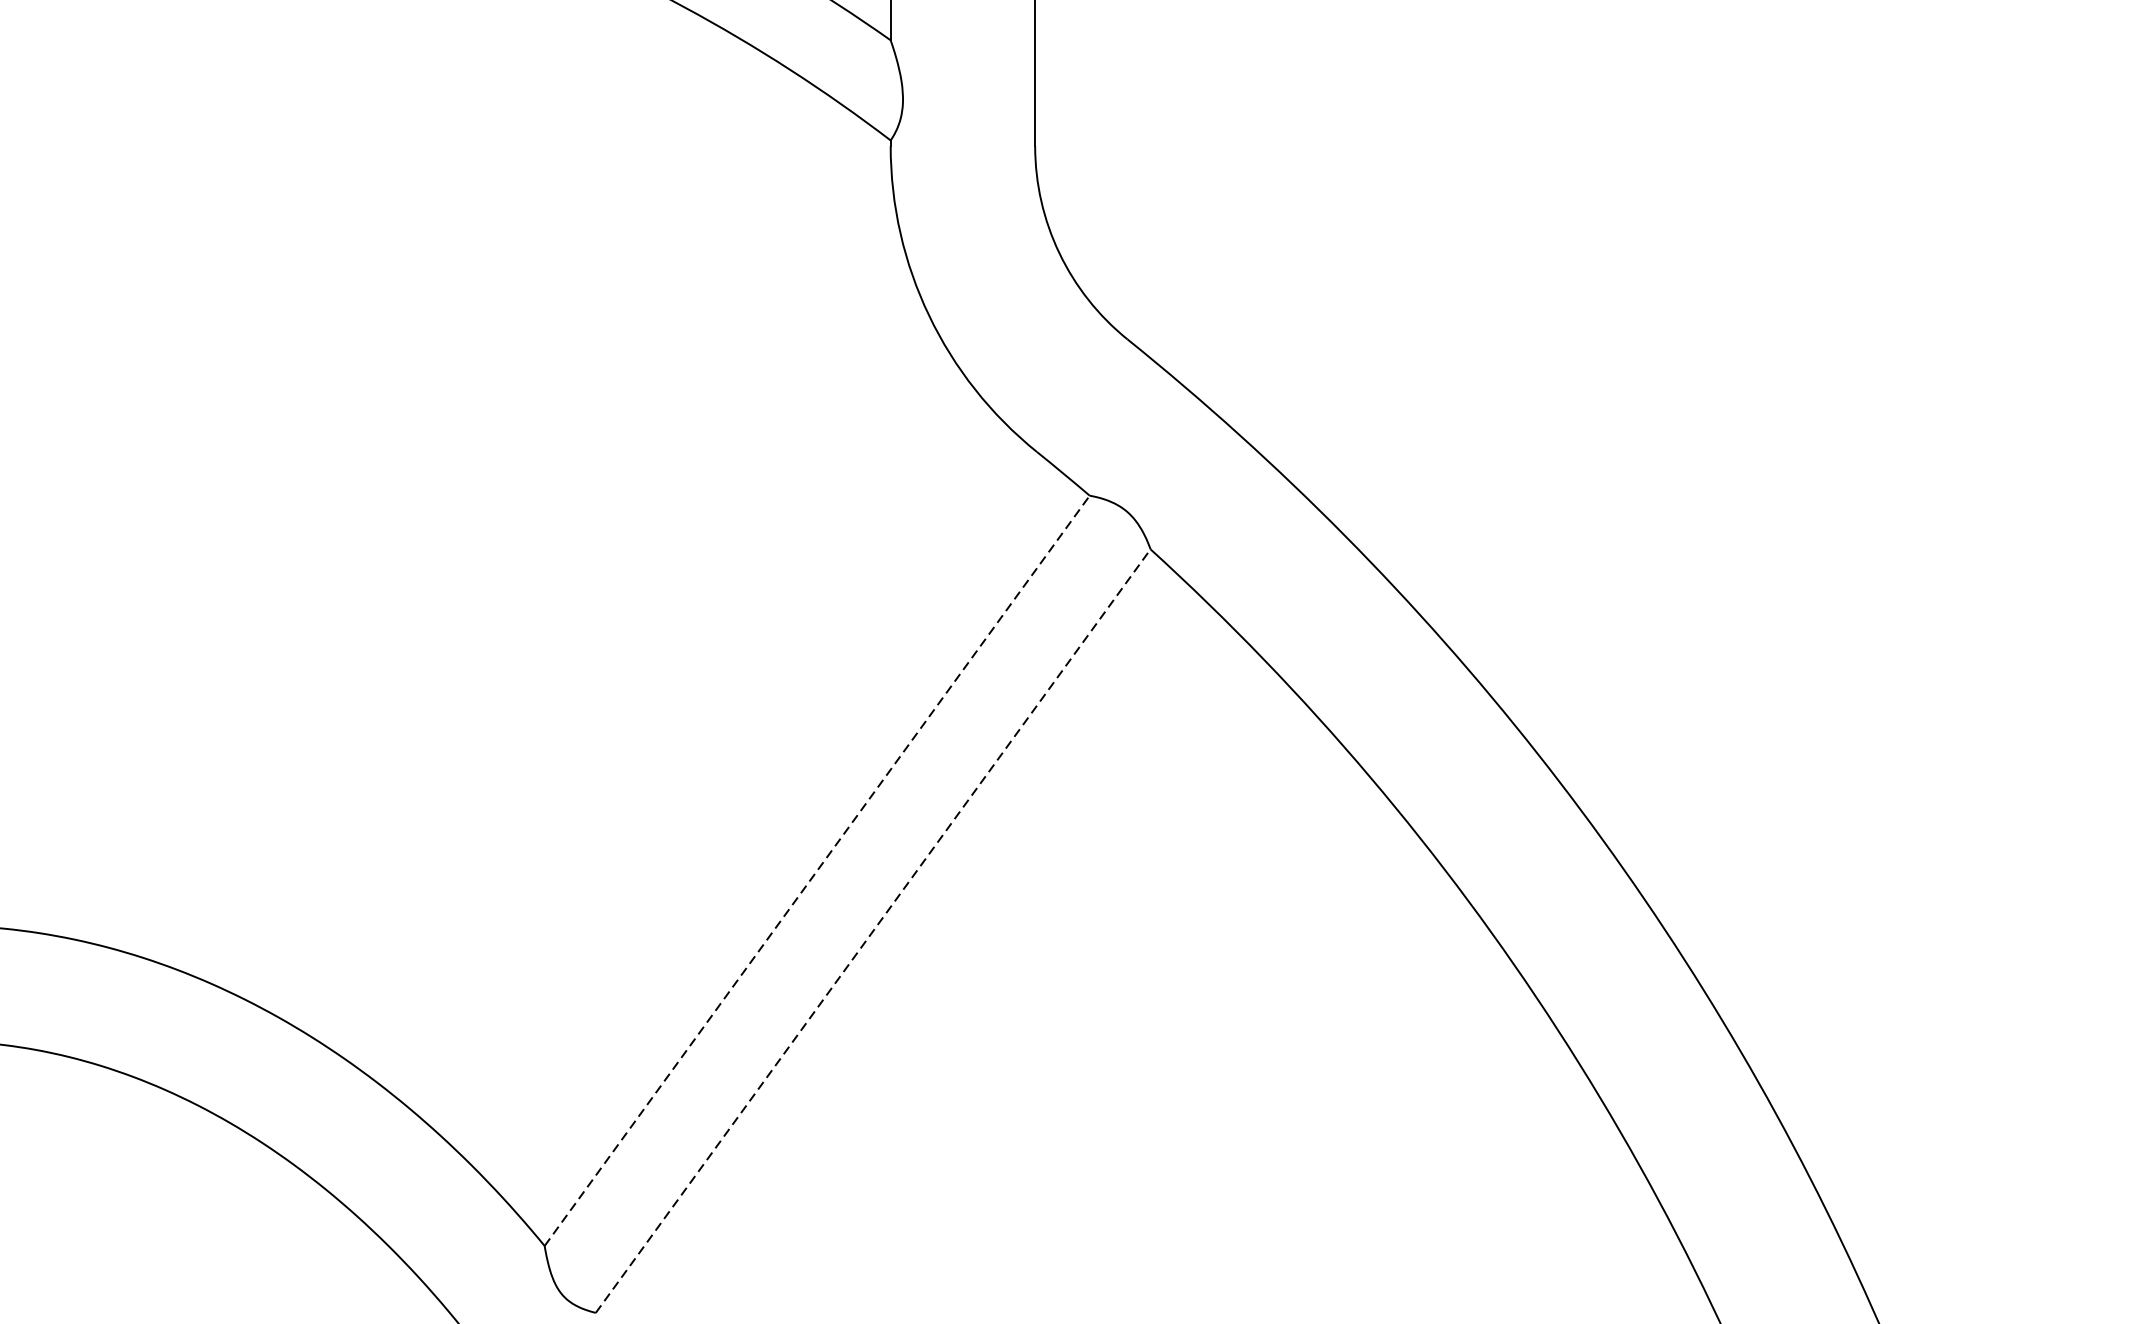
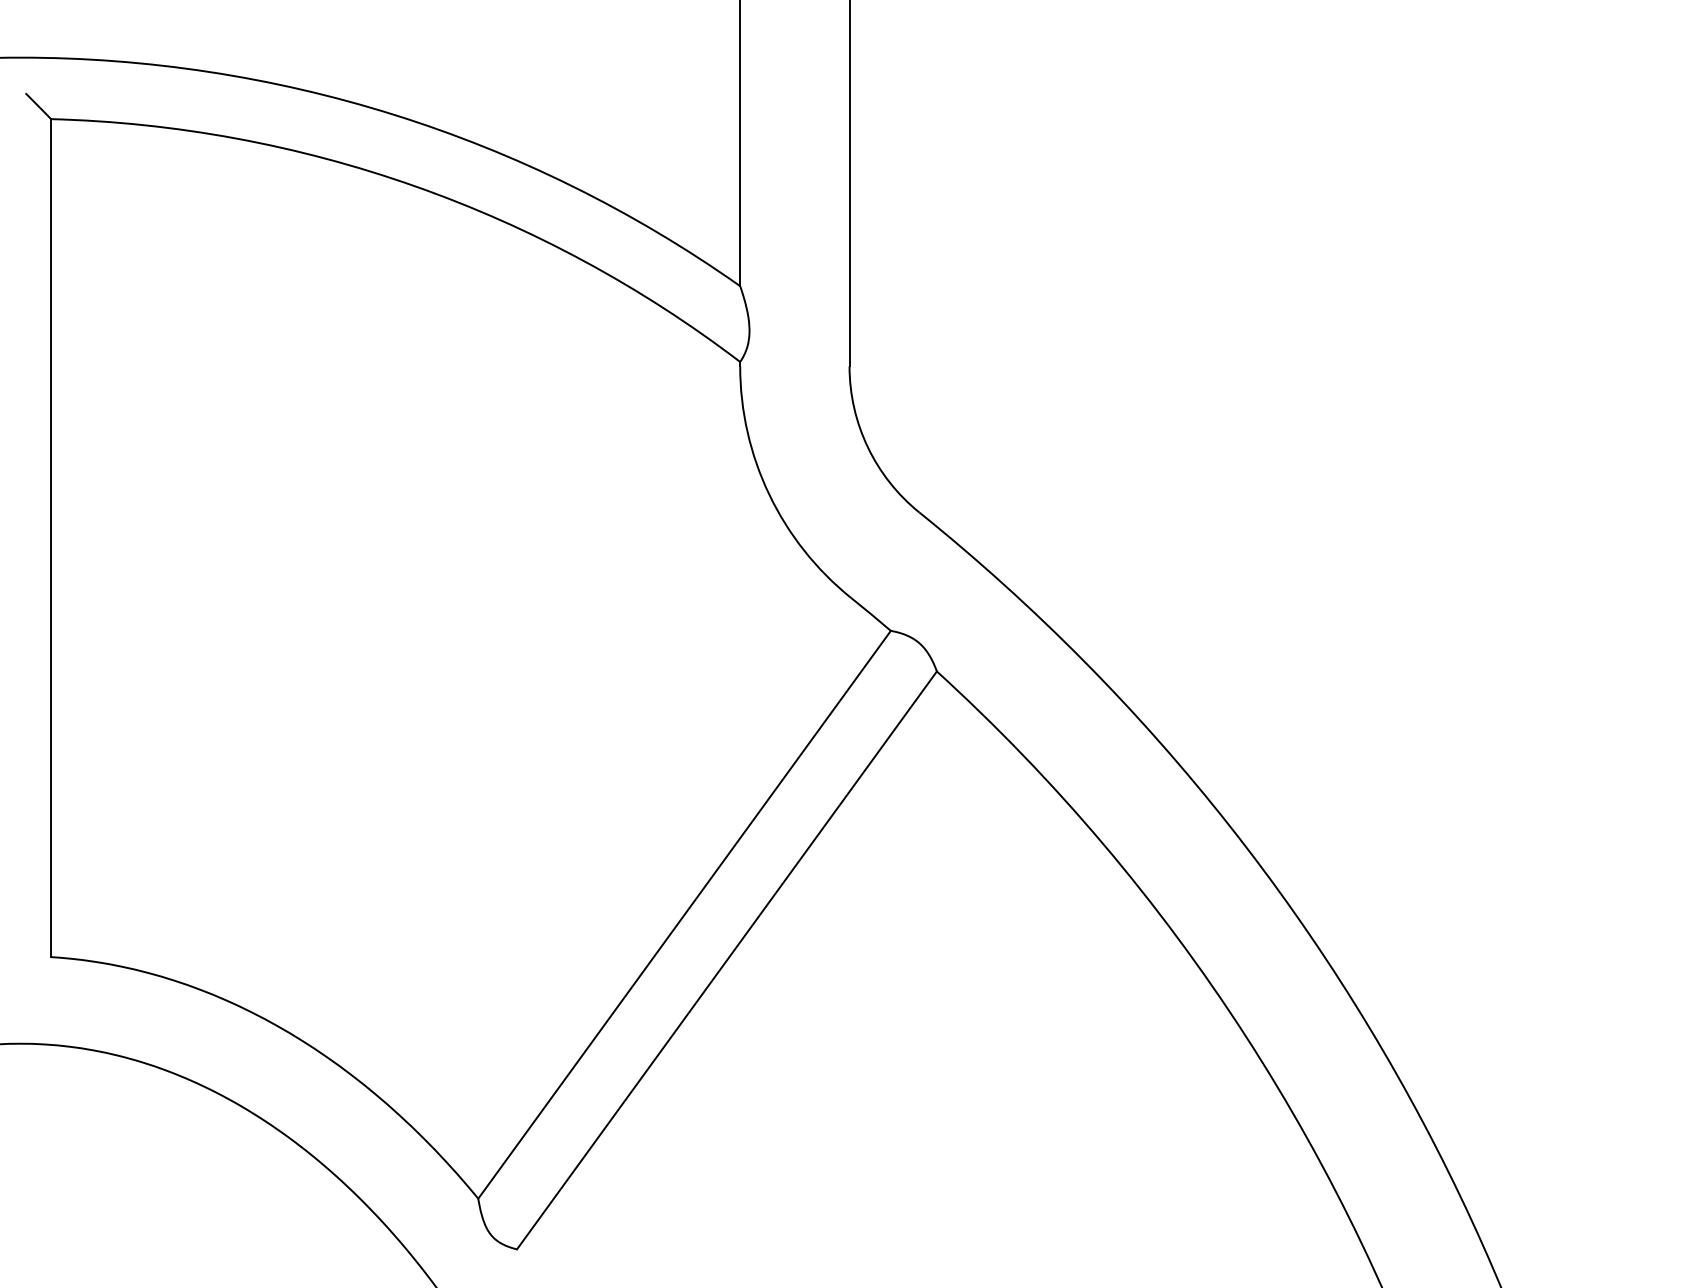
line: (817, 870) -> (684, 914), dashed -> solid
line: (873, 931) -> (727, 960), dashed -> solid

